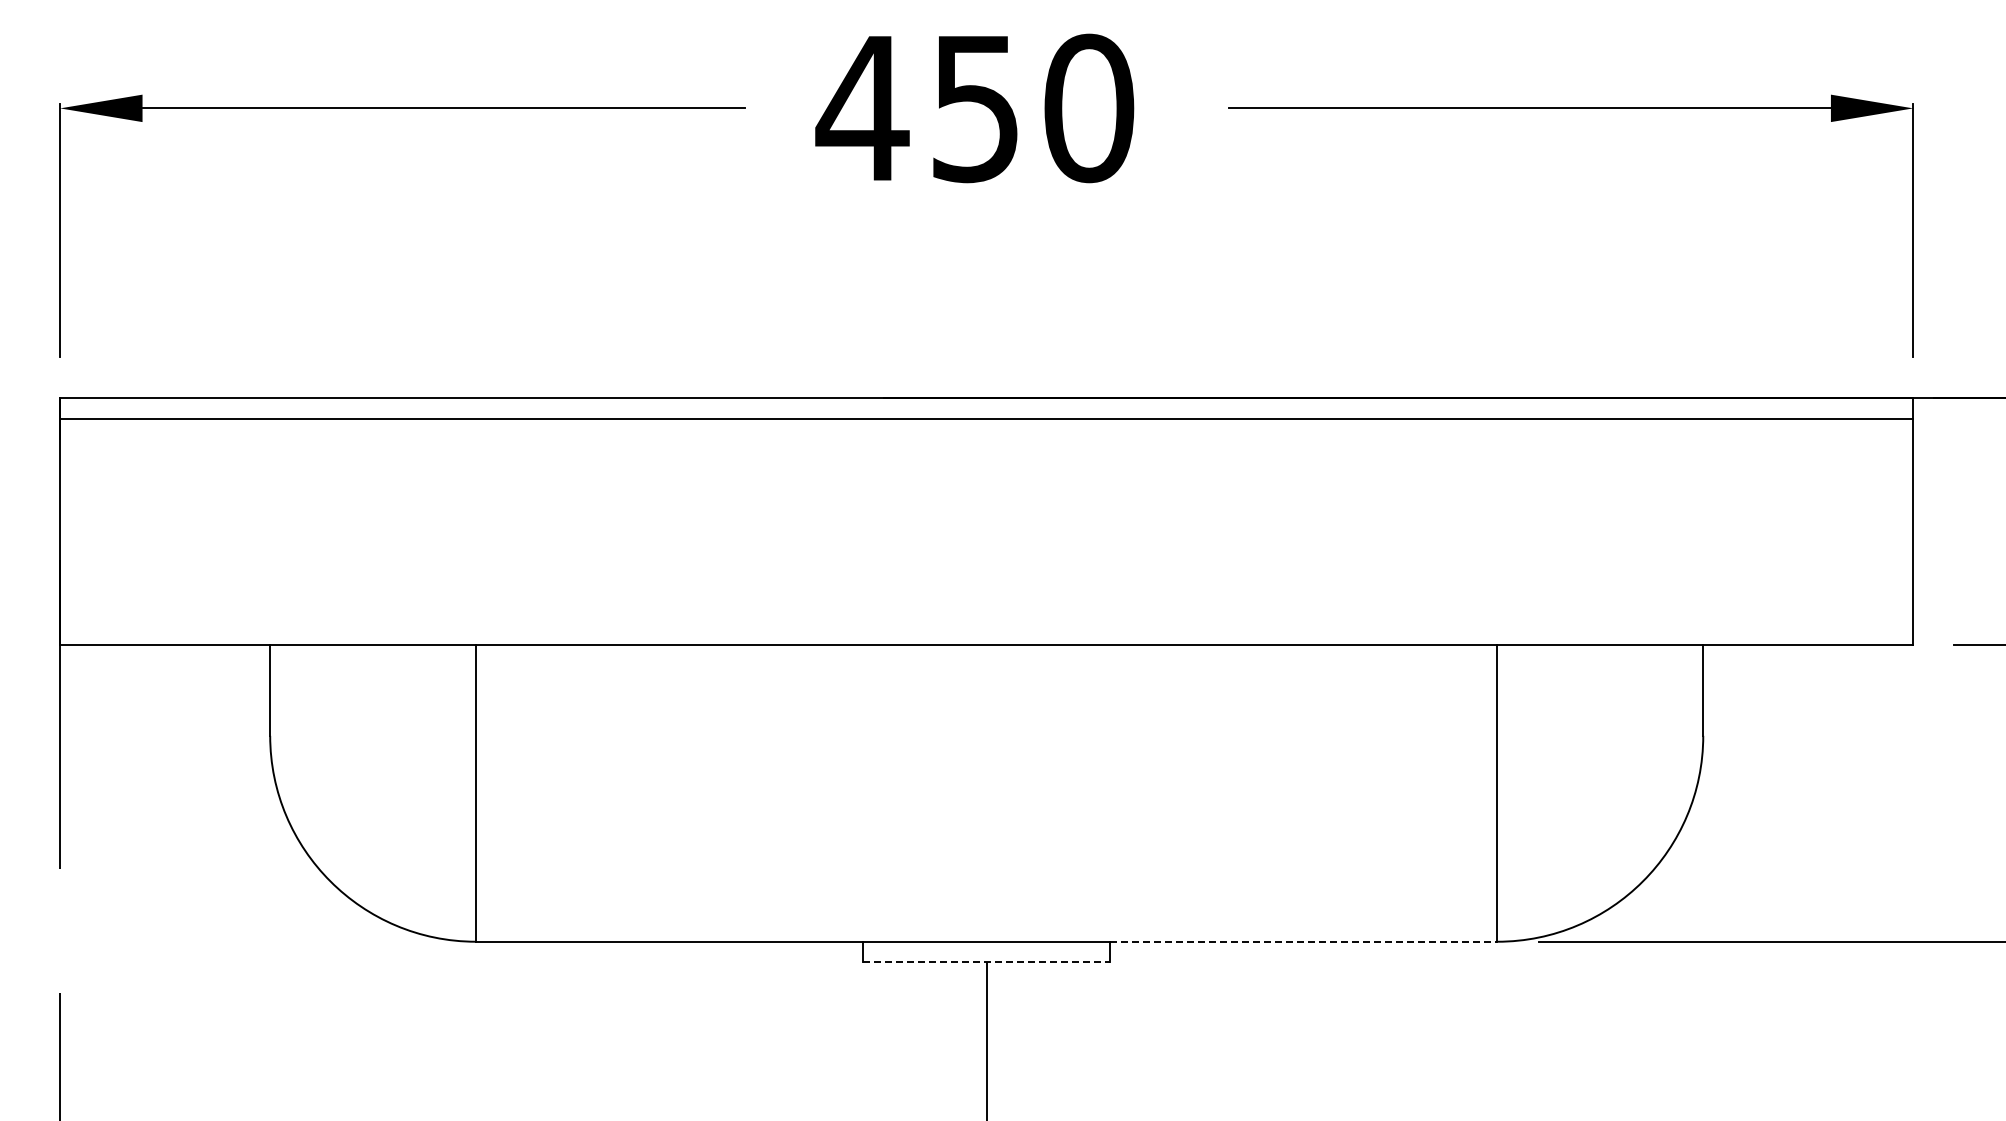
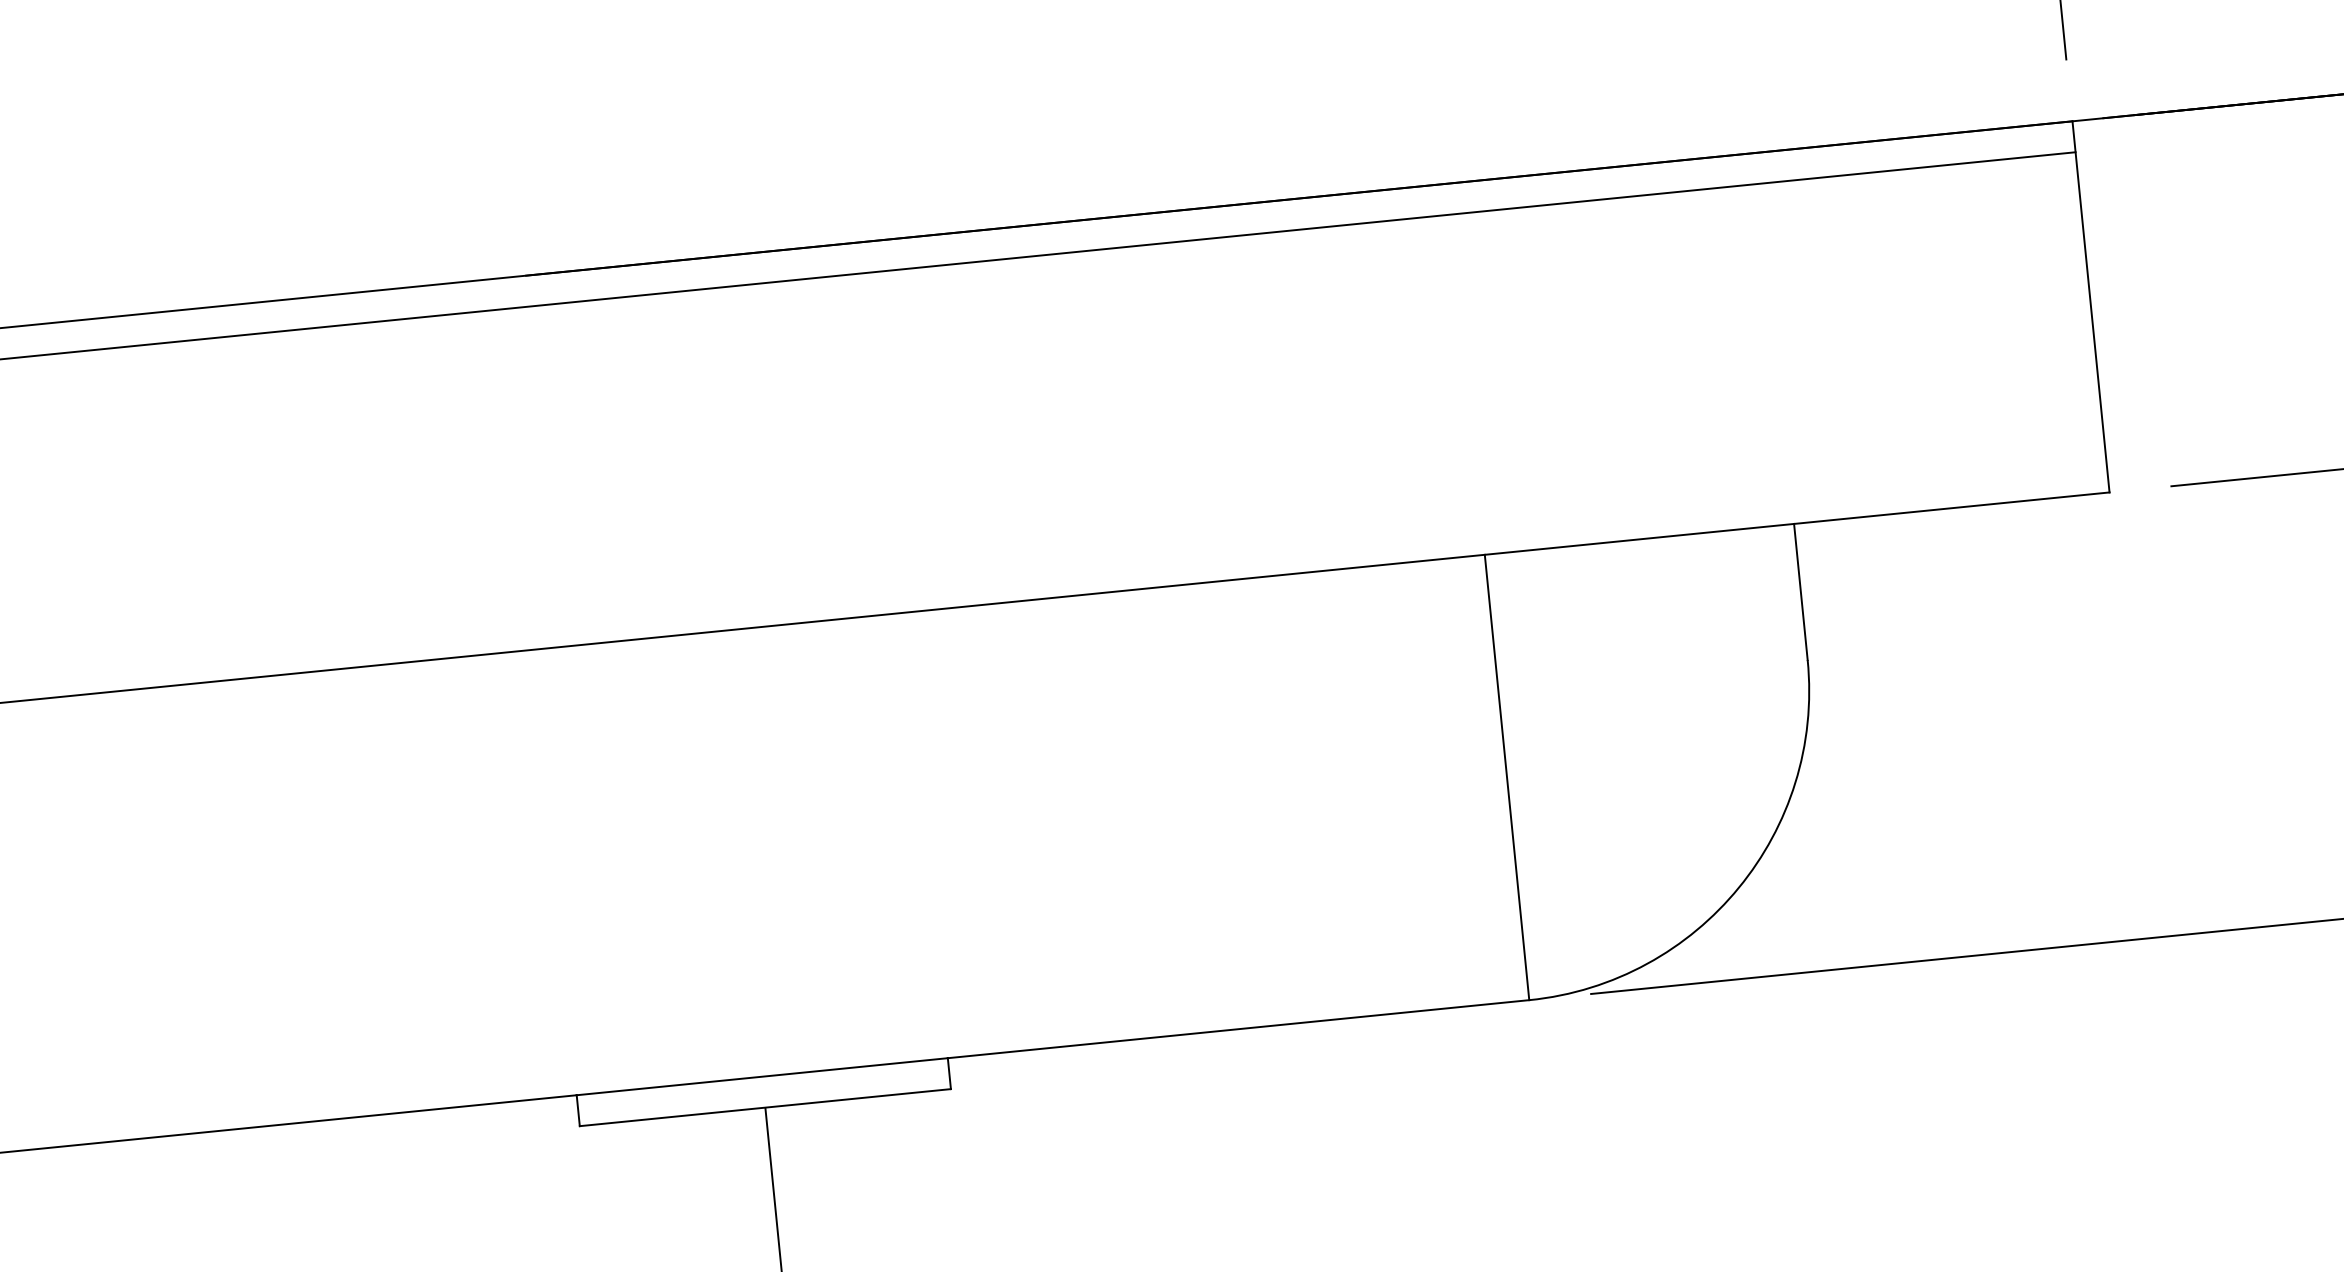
line: (1303, 941) -> (1238, 1028), dashed -> solid
line: (986, 962) -> (765, 1107), dashed -> solid

